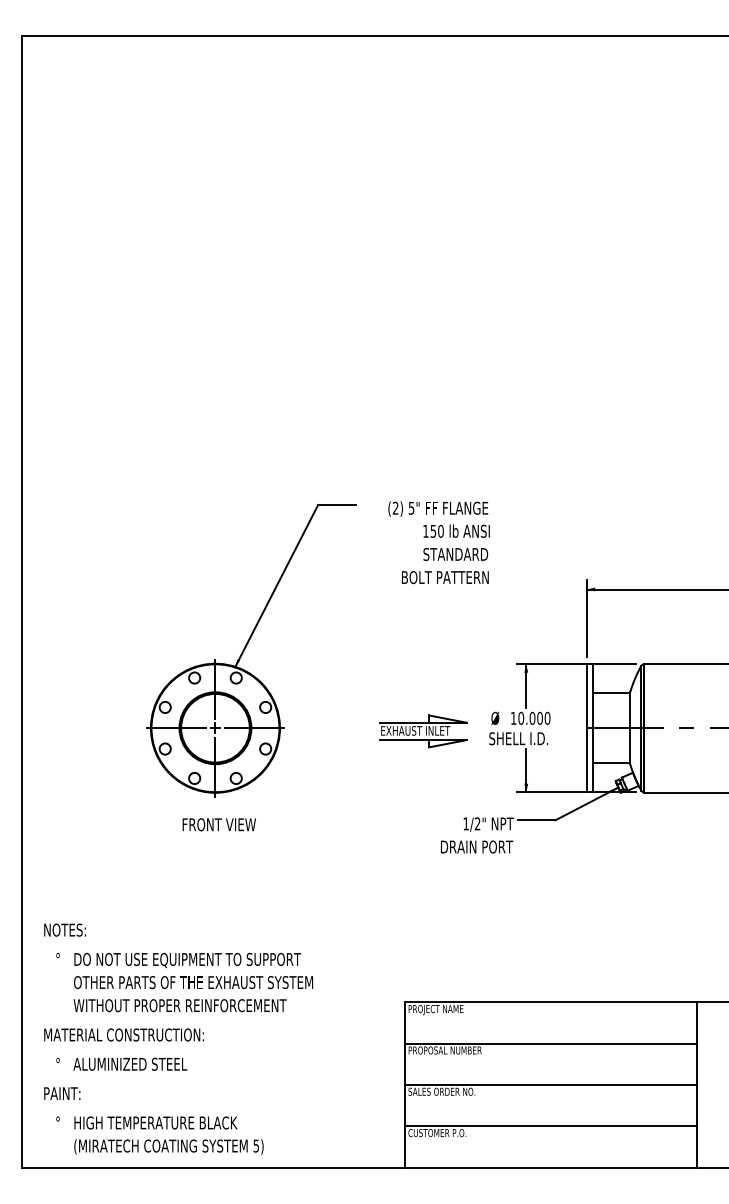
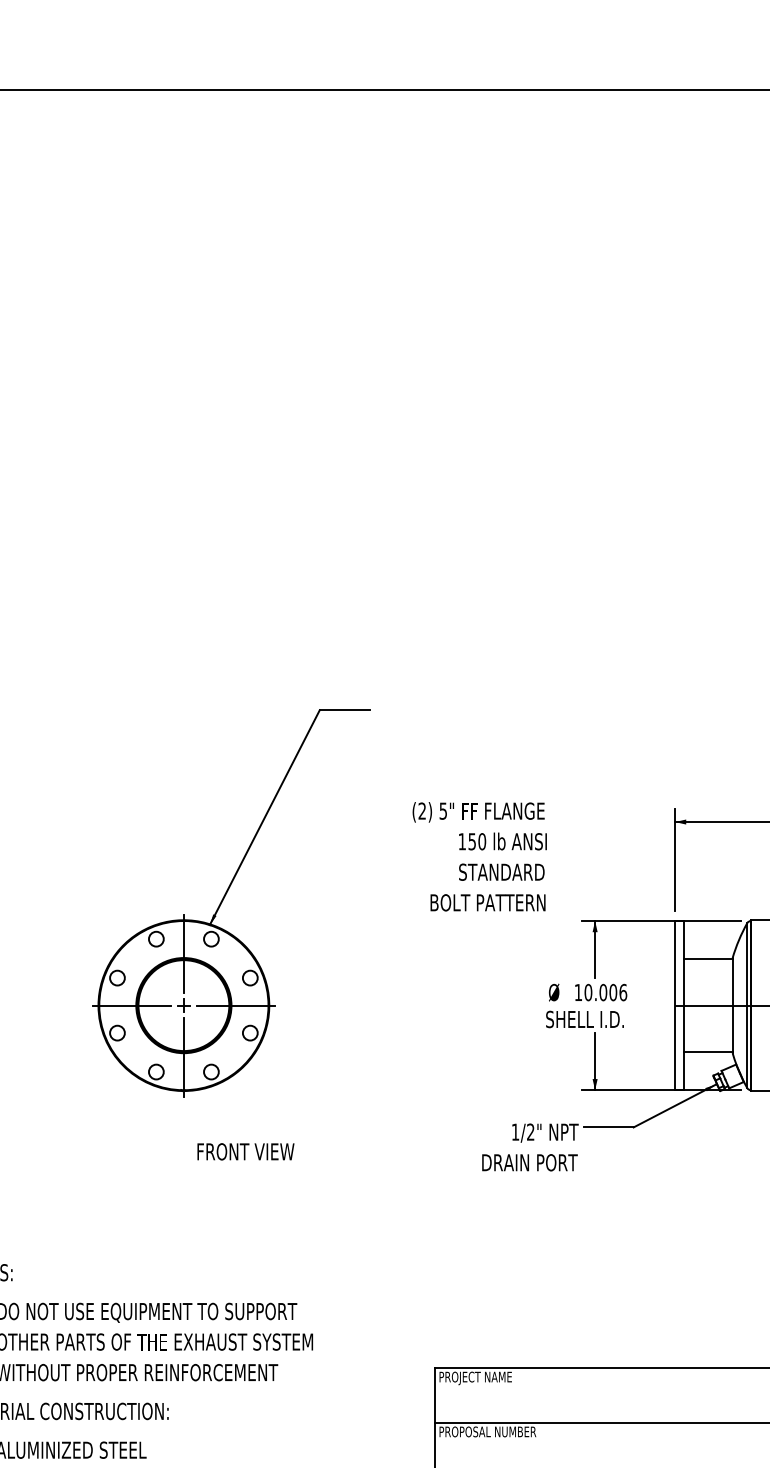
text: (438, 542) -> (478, 856), moved
text: (547, 717) -> (623, 991), 10.000 -> 10.006
part: (423, 731) -> (459, 1009), removed
text: (218, 824) -> (244, 1151), moved

